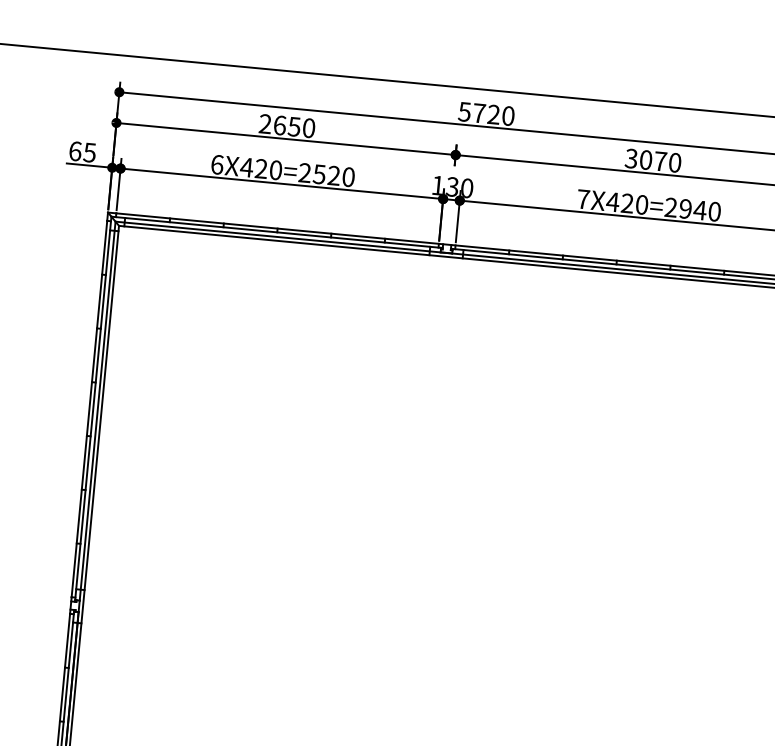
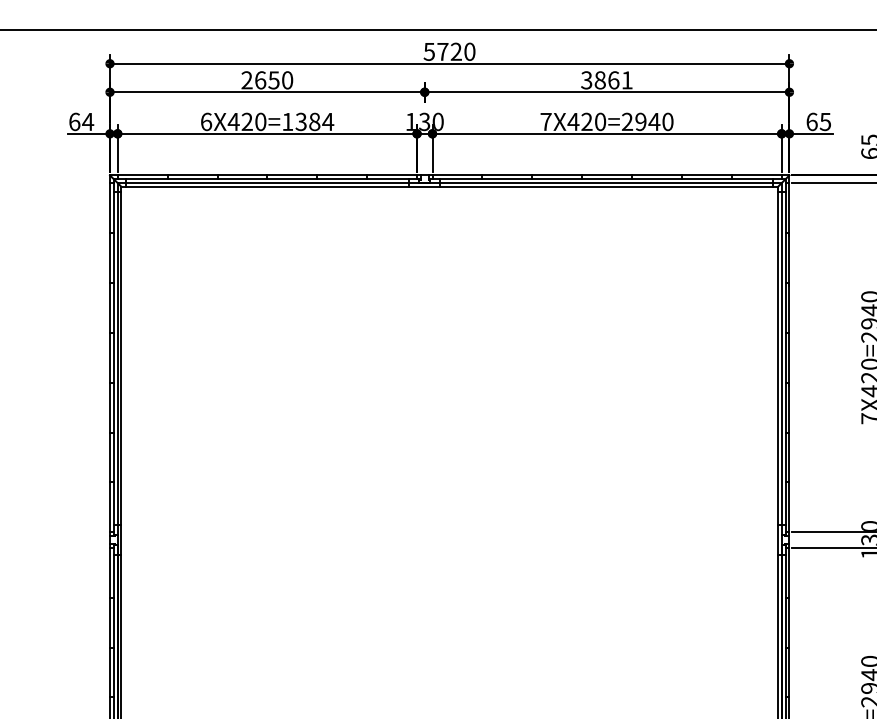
text: (90, 153) -> (88, 122), 65 -> 64
text: (660, 161) -> (613, 80), 3070 -> 3861
text: (327, 174) -> (308, 121), 6X420=2520 -> 6X420=1384

